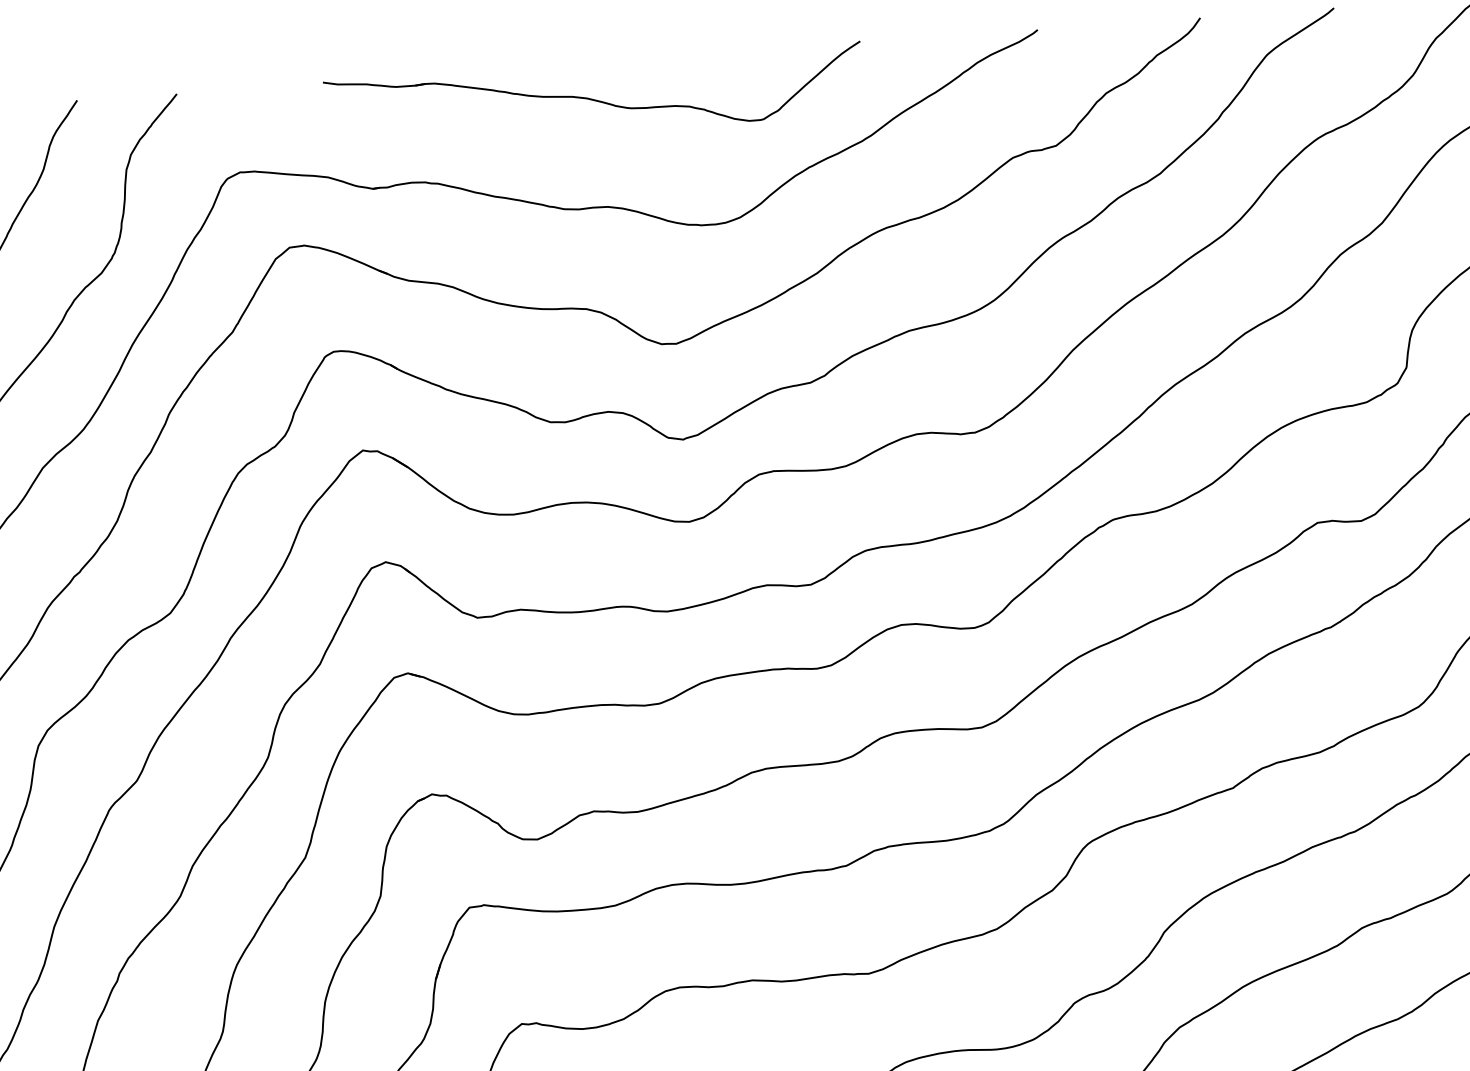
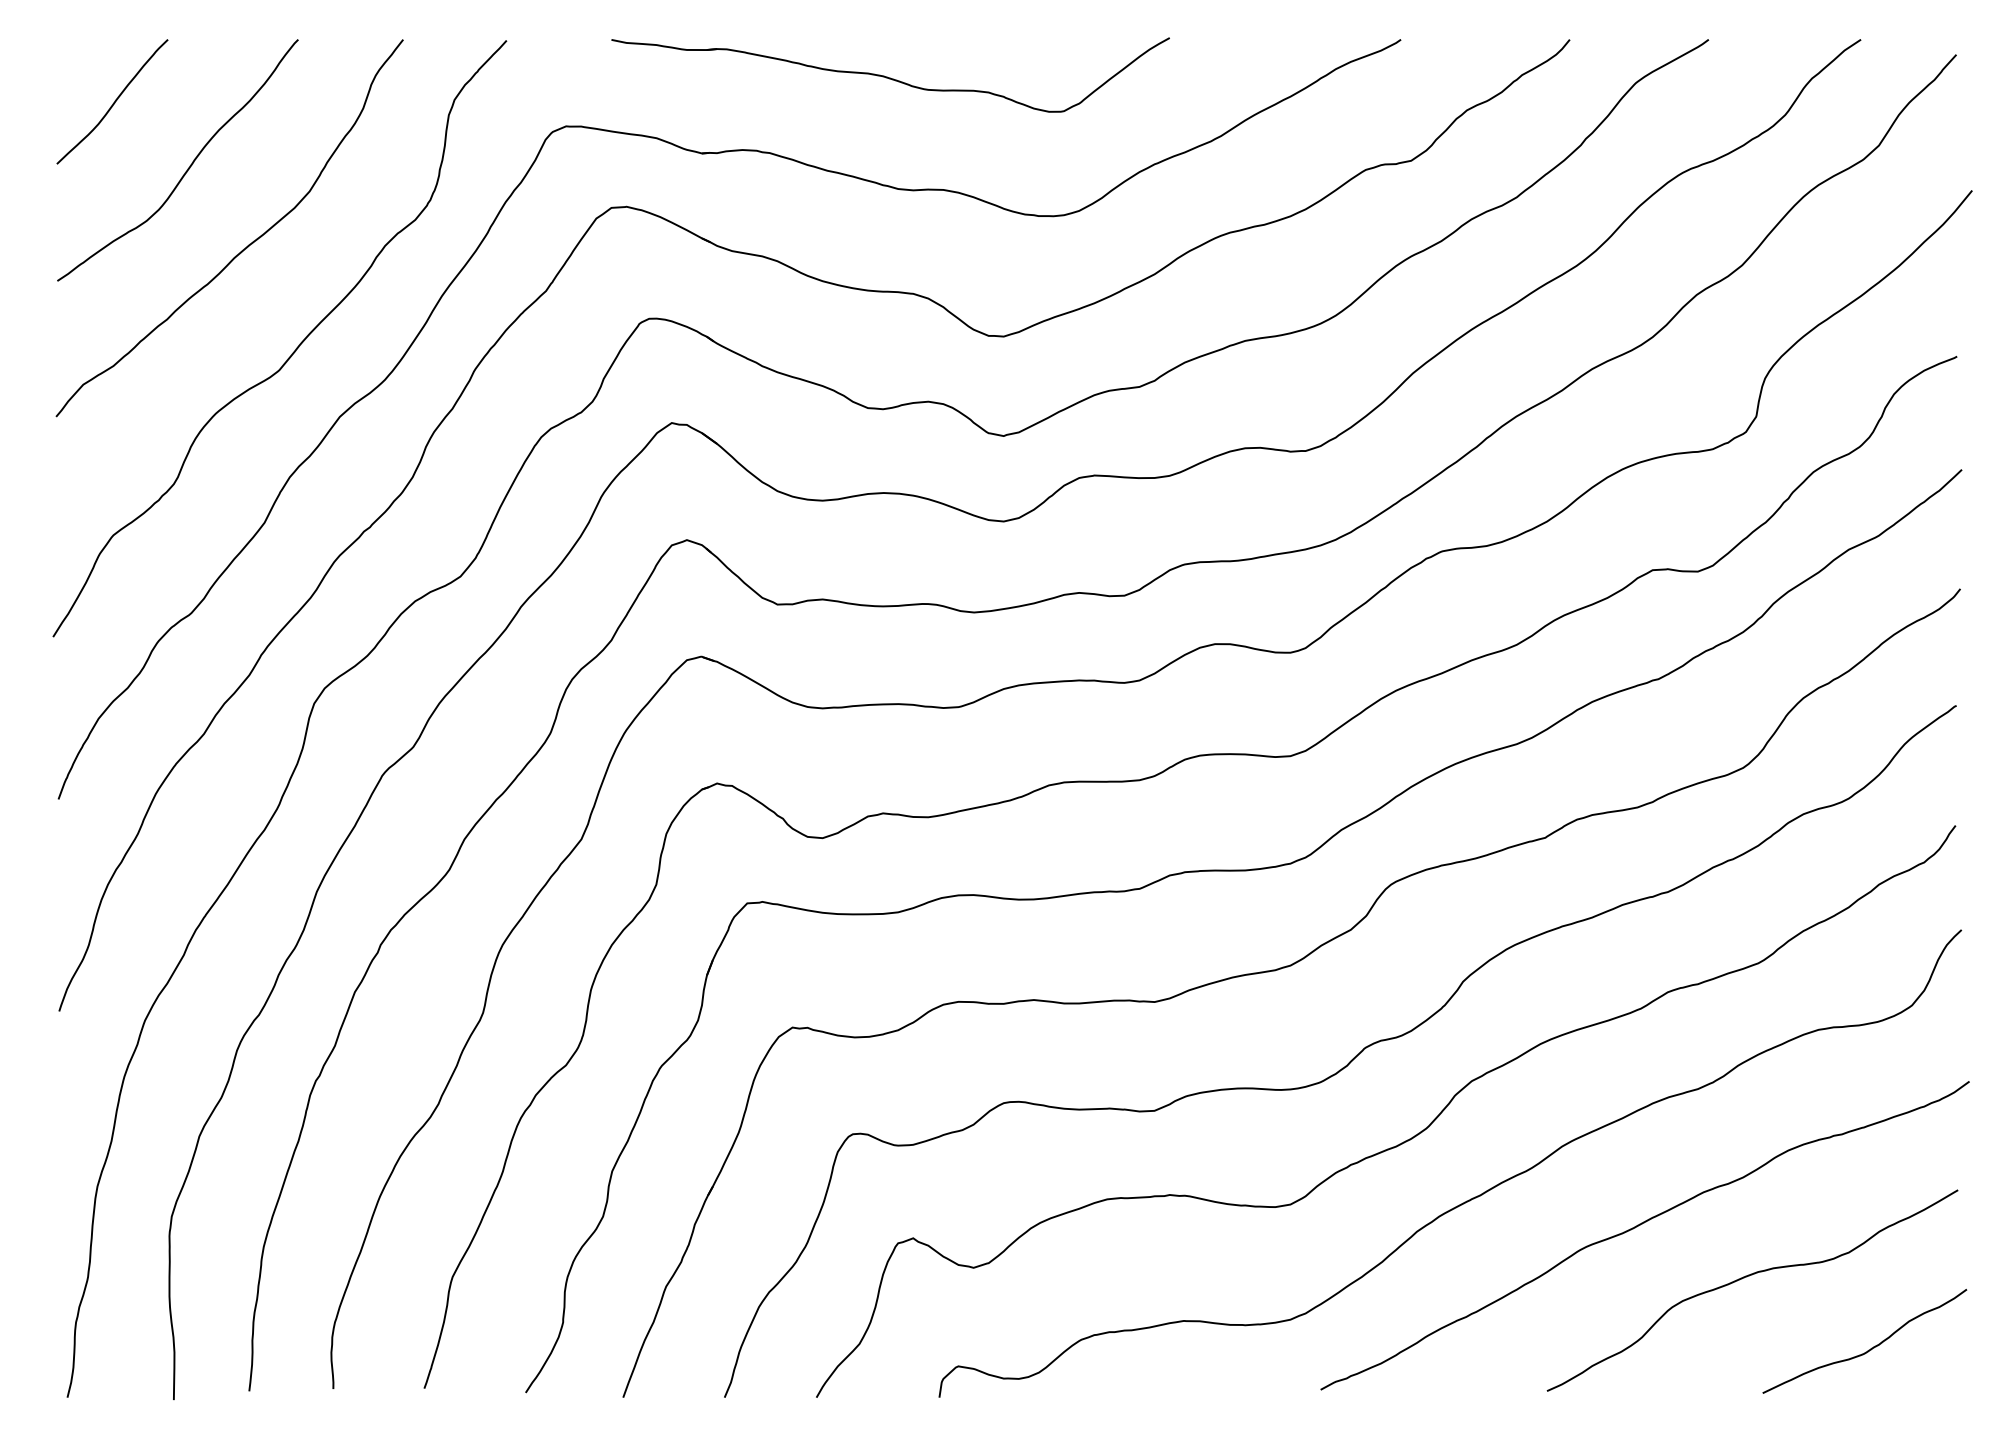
part: (594, 96) -> (890, 74), moved

